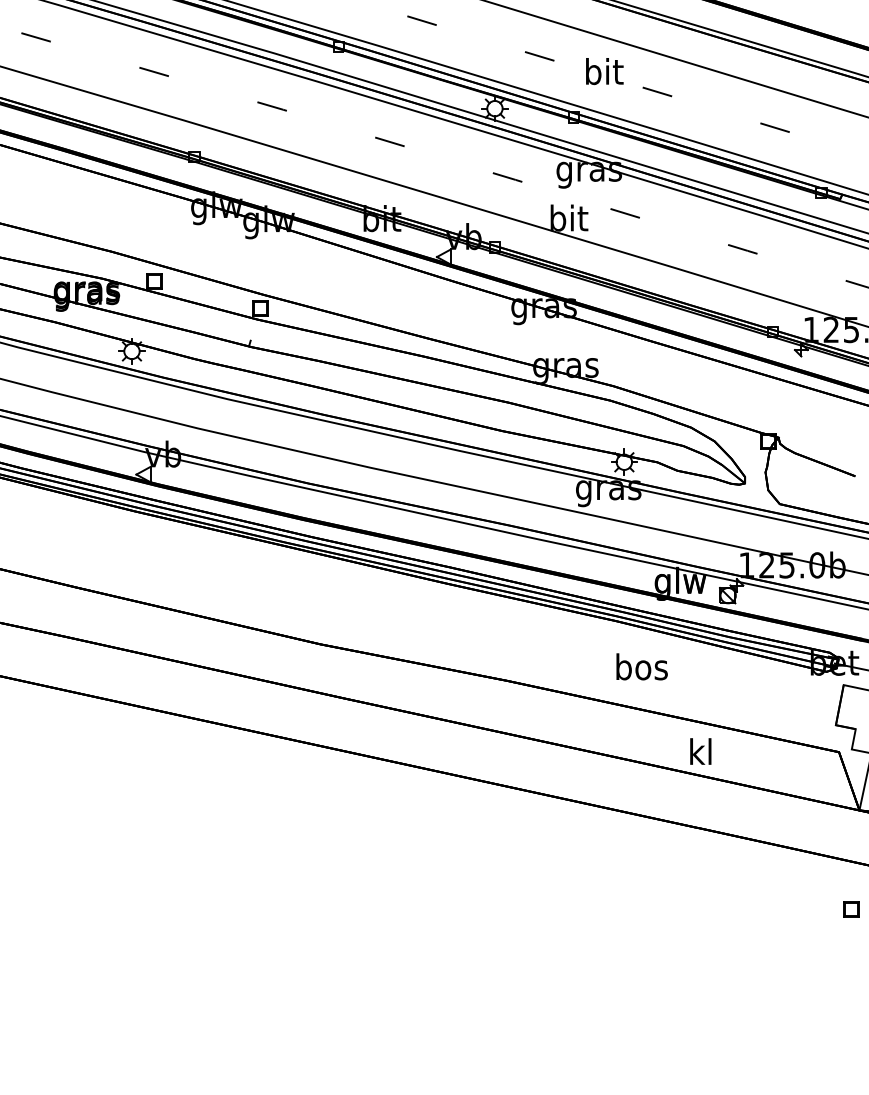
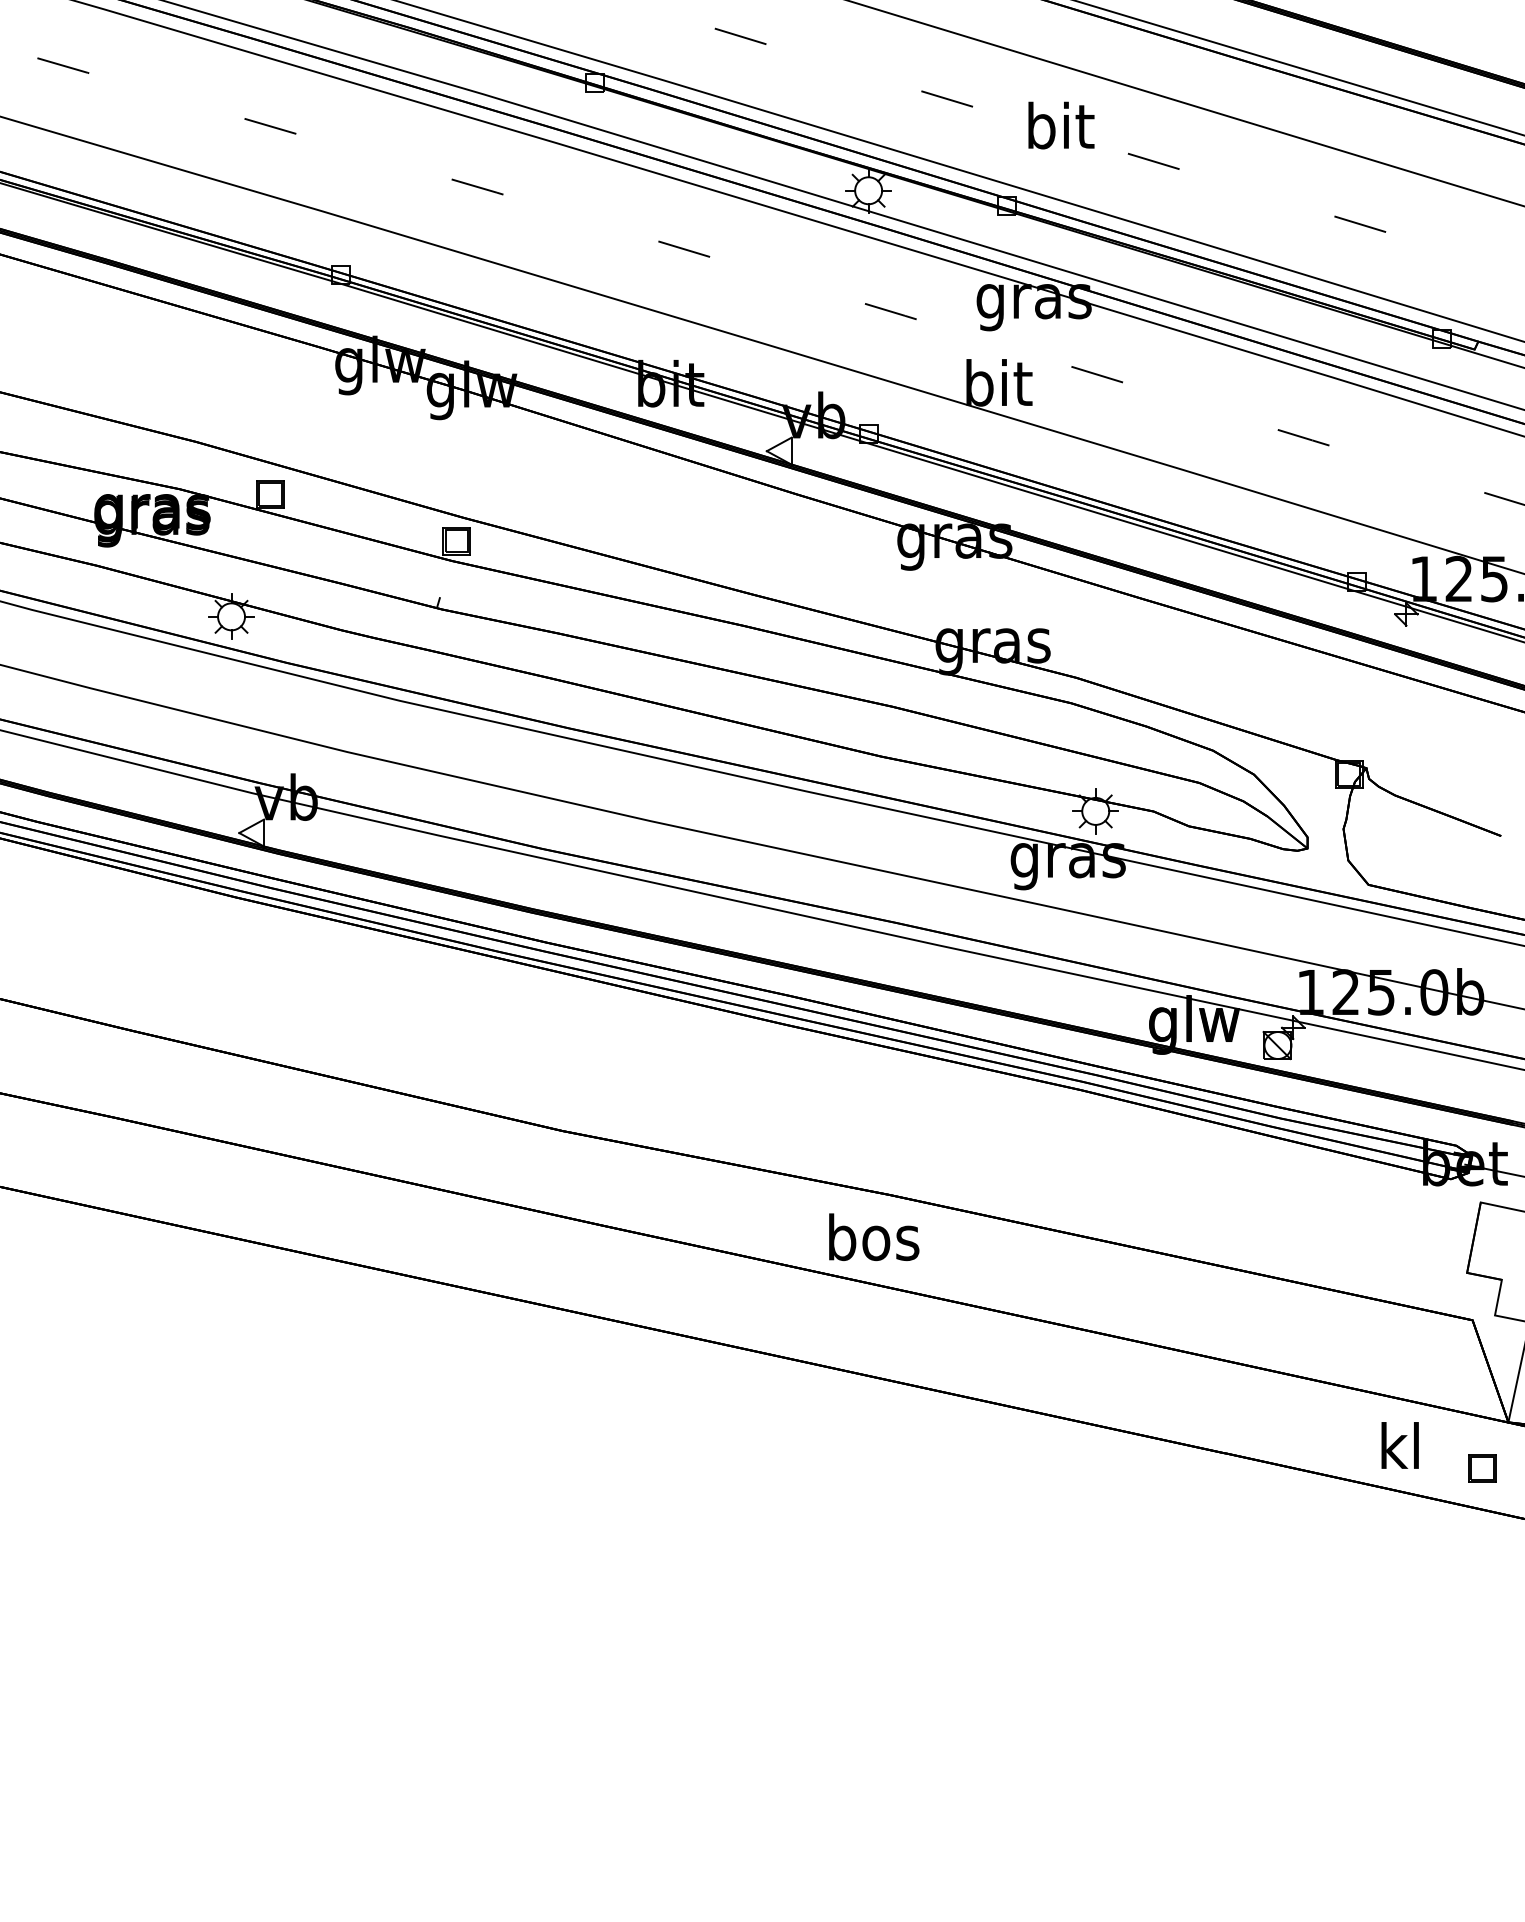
text: (641, 666) -> (873, 1236), moved
text: (700, 751) -> (1399, 1445), moved
part: (851, 909) -> (1482, 1468), moved

